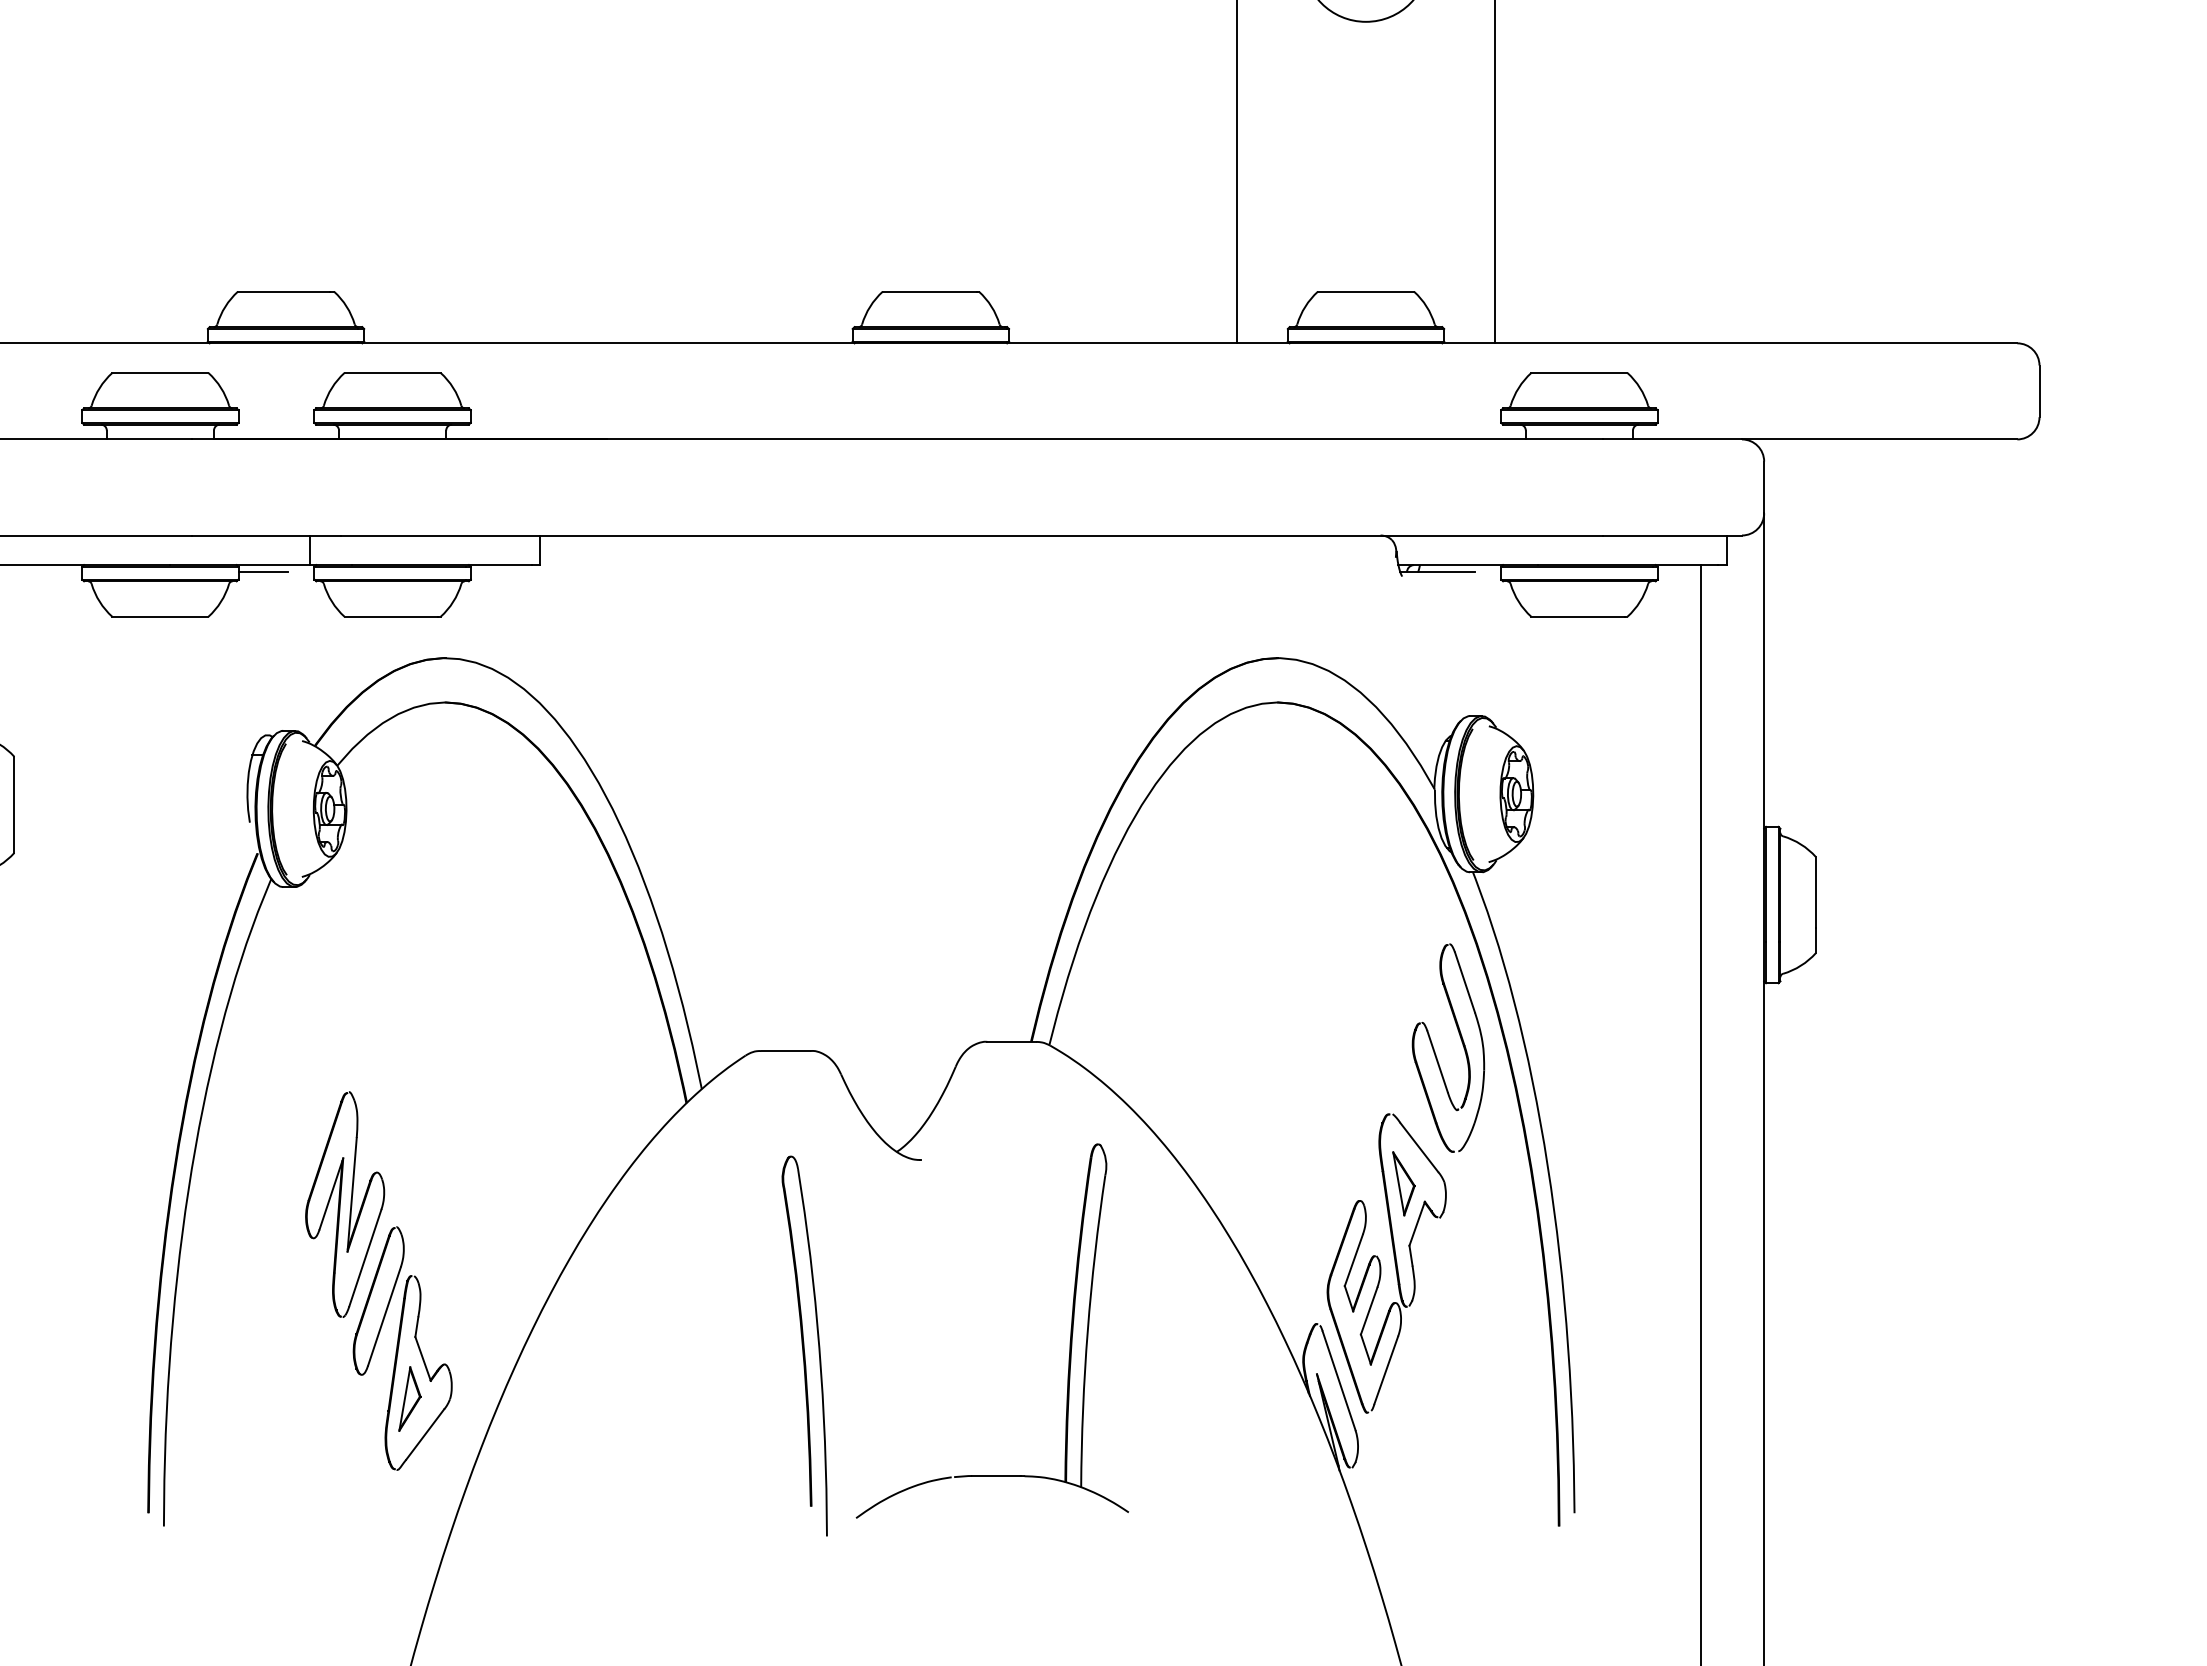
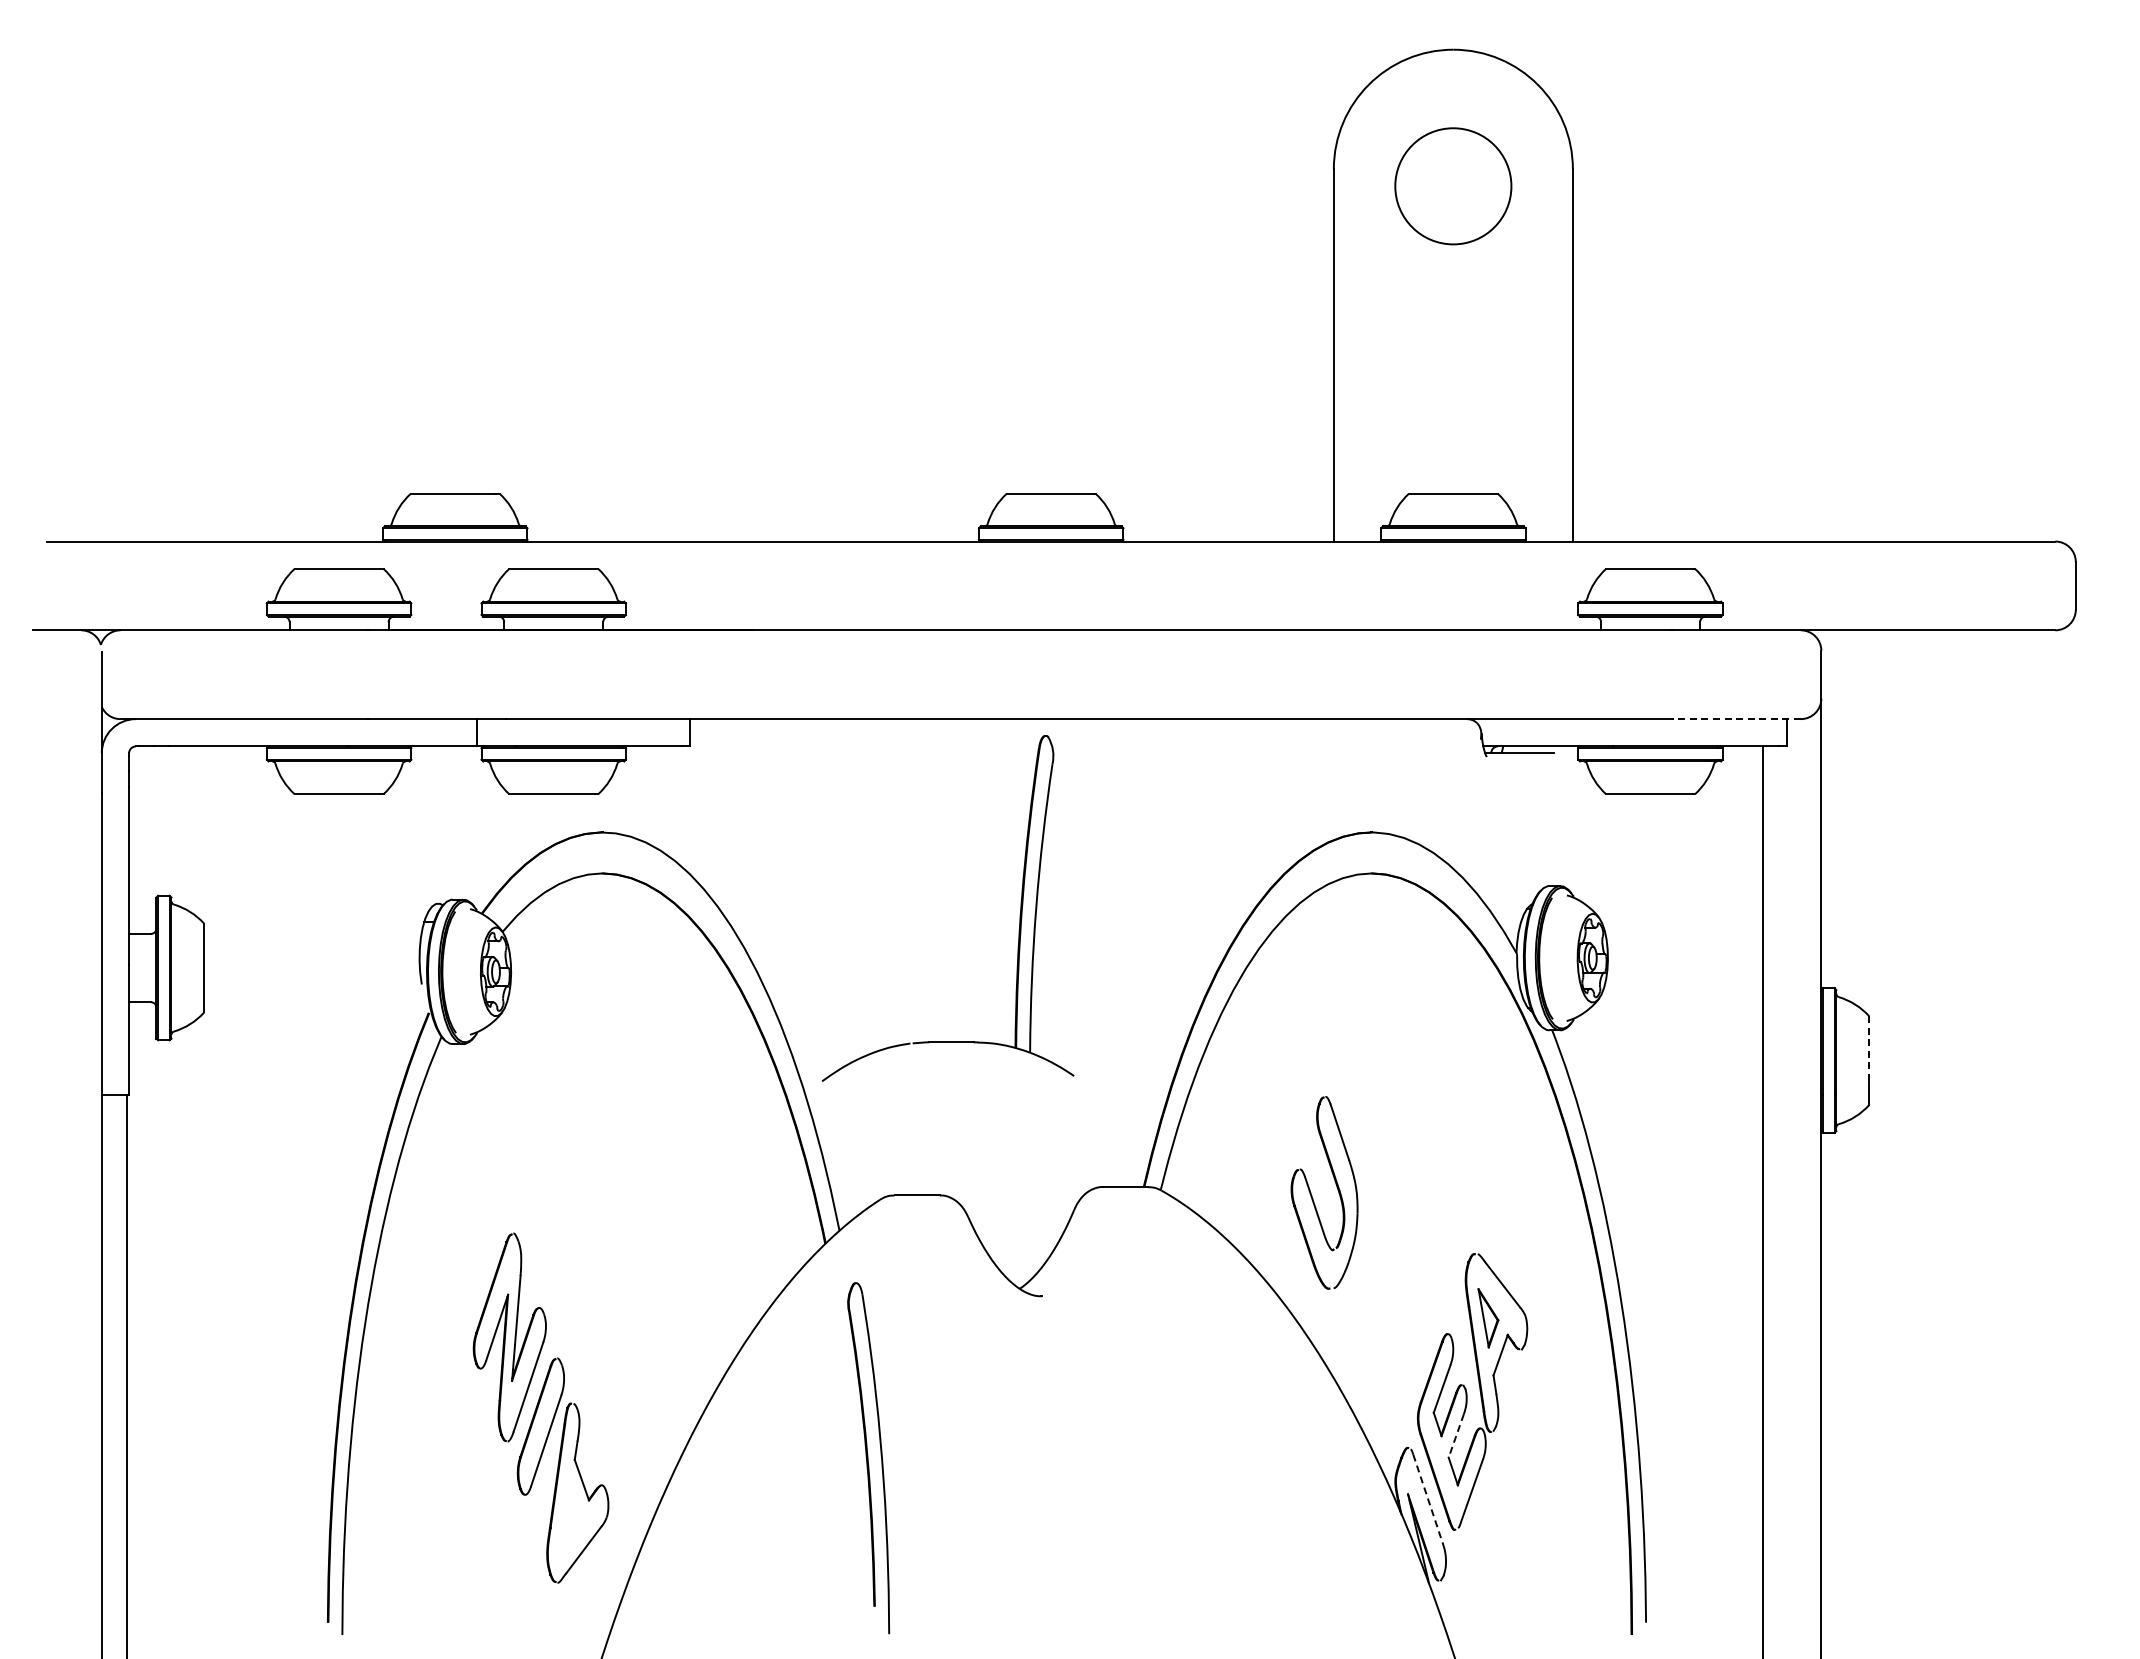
line: (1671, 535) -> (1735, 719), solid -> dashed
line: (263, 572) -> (434, 753), removed
line: (1816, 892) -> (1869, 1049), solid -> dashed
part: (1435, 1050) -> (1312, 1195), moved
line: (1369, 1310) -> (1456, 1435), solid -> dashed
part: (1069, 1337) -> (1019, 914), moved
part: (804, 1346) -> (868, 1458), moved
line: (1339, 1380) -> (1428, 1500), solid -> dashed
part: (409, 1398) -> (569, 1516), removed

